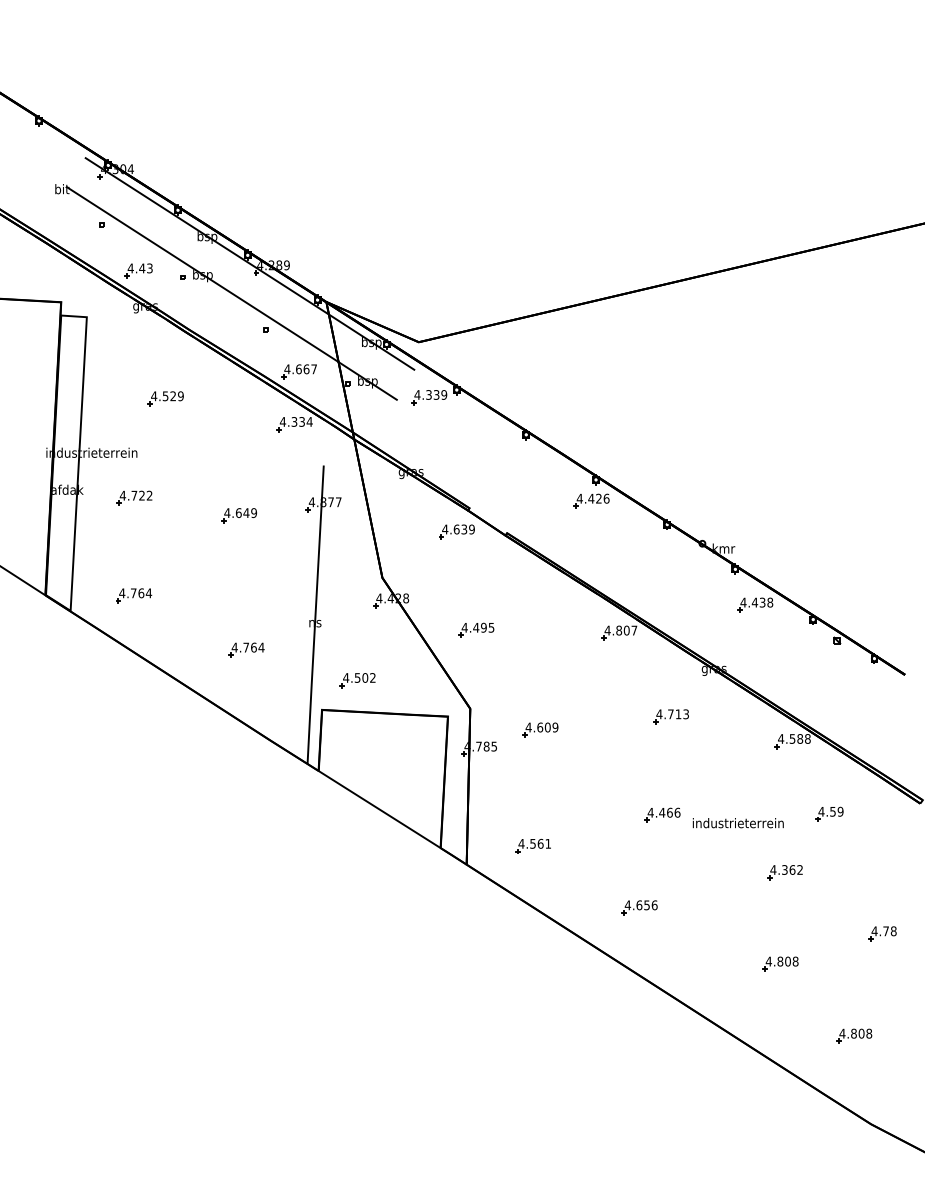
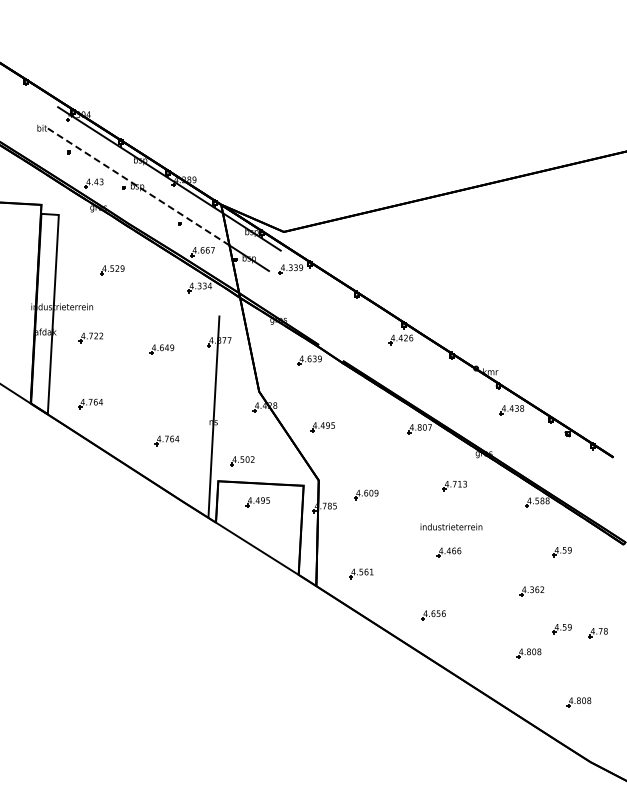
line: (202, 273) -> (137, 185), solid -> dashed
part: (379, 741) -> (257, 502), added
text: (738, 822) -> (451, 526), moved
part: (828, 928) -> (561, 629), added

